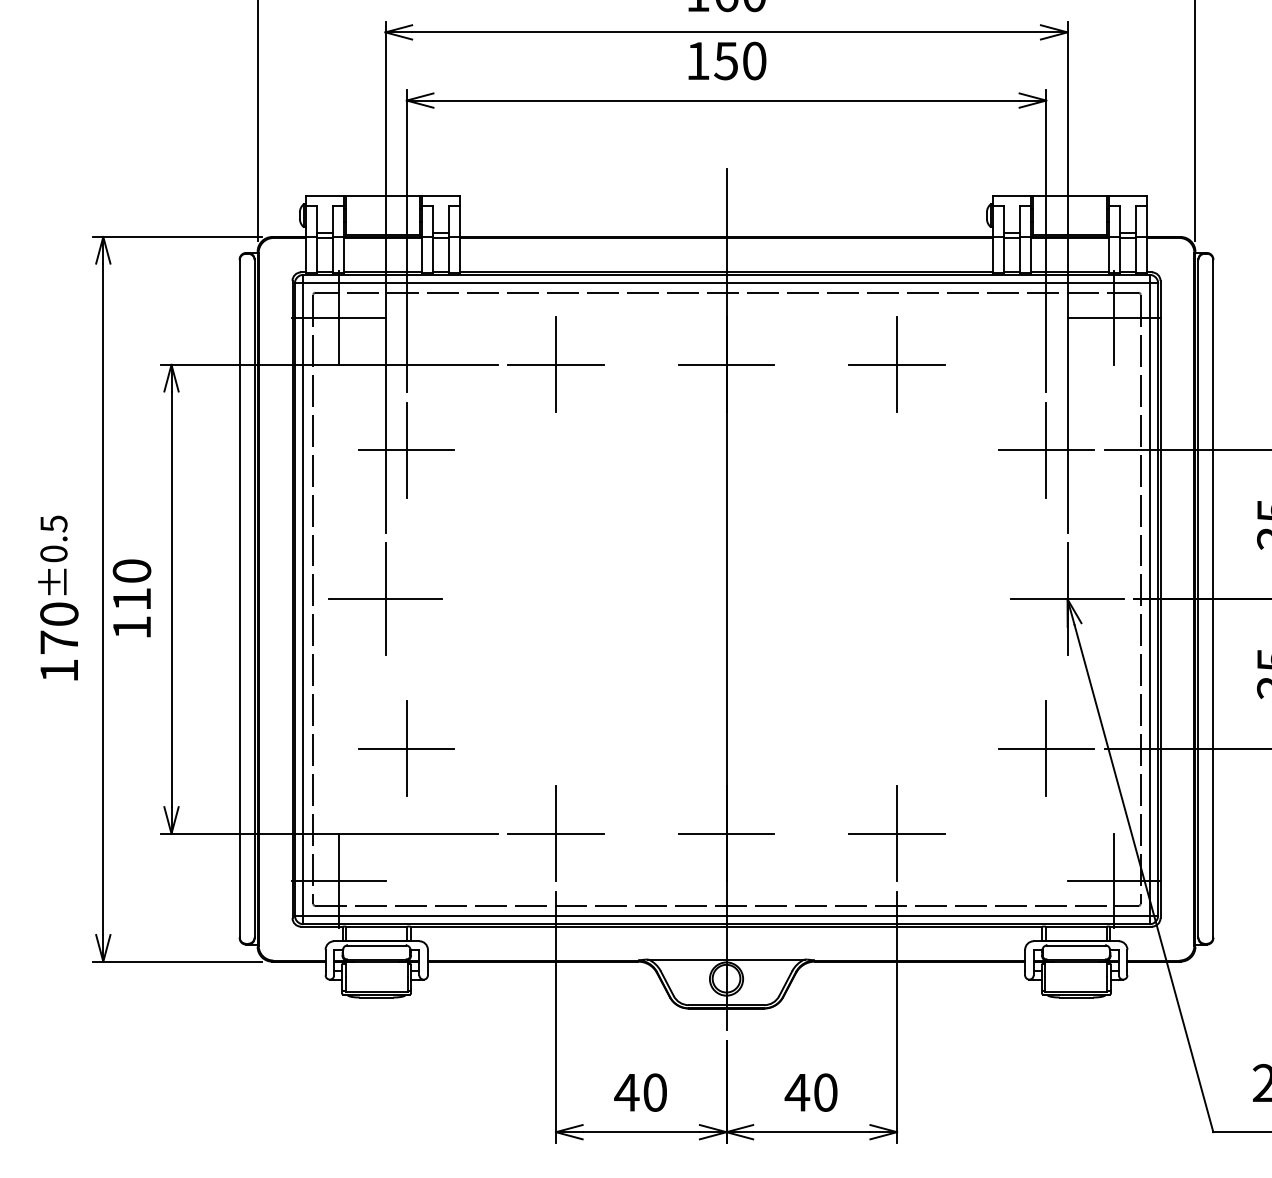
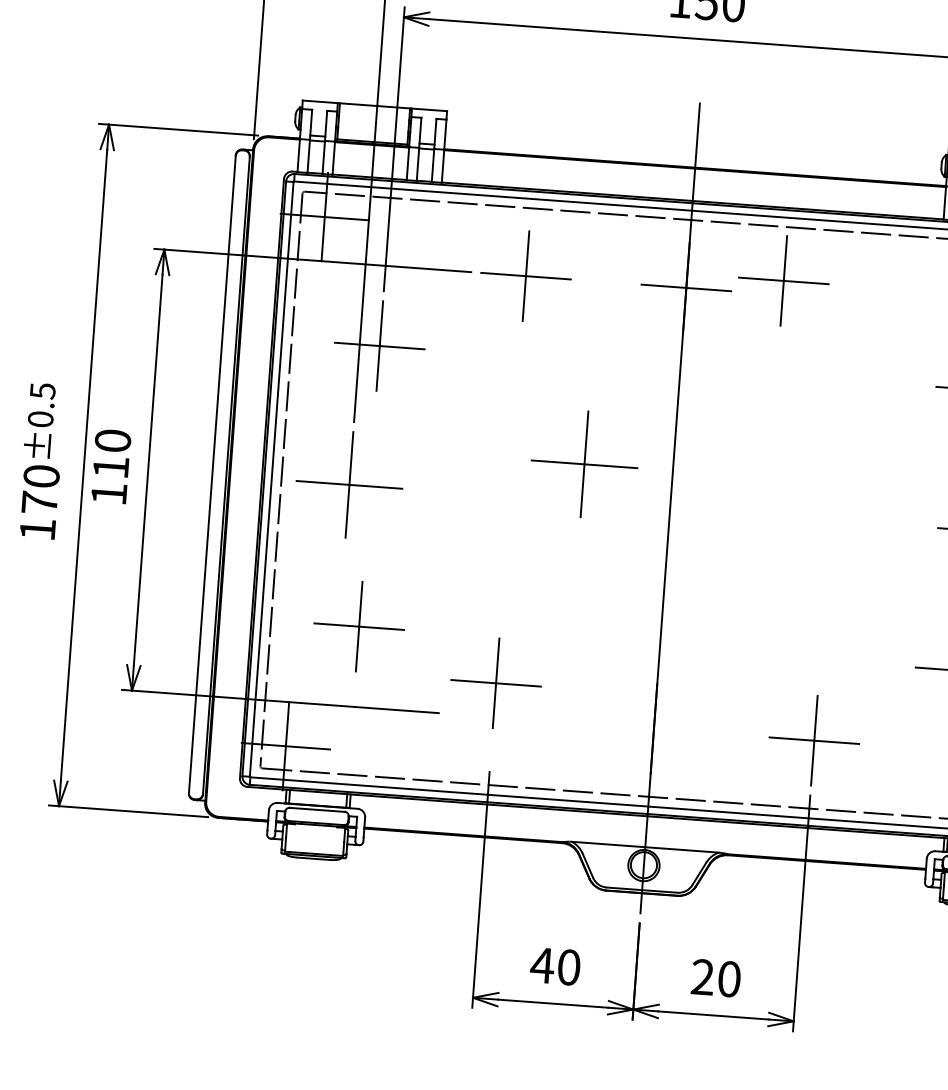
part: (896, 364) -> (783, 280), moved
part: (632, 558) -> (584, 463), added
part: (555, 833) -> (495, 683), moved
line: (726, 833) -> (653, 728), removed
text: (797, 1092) -> (702, 977), 40 -> 20

